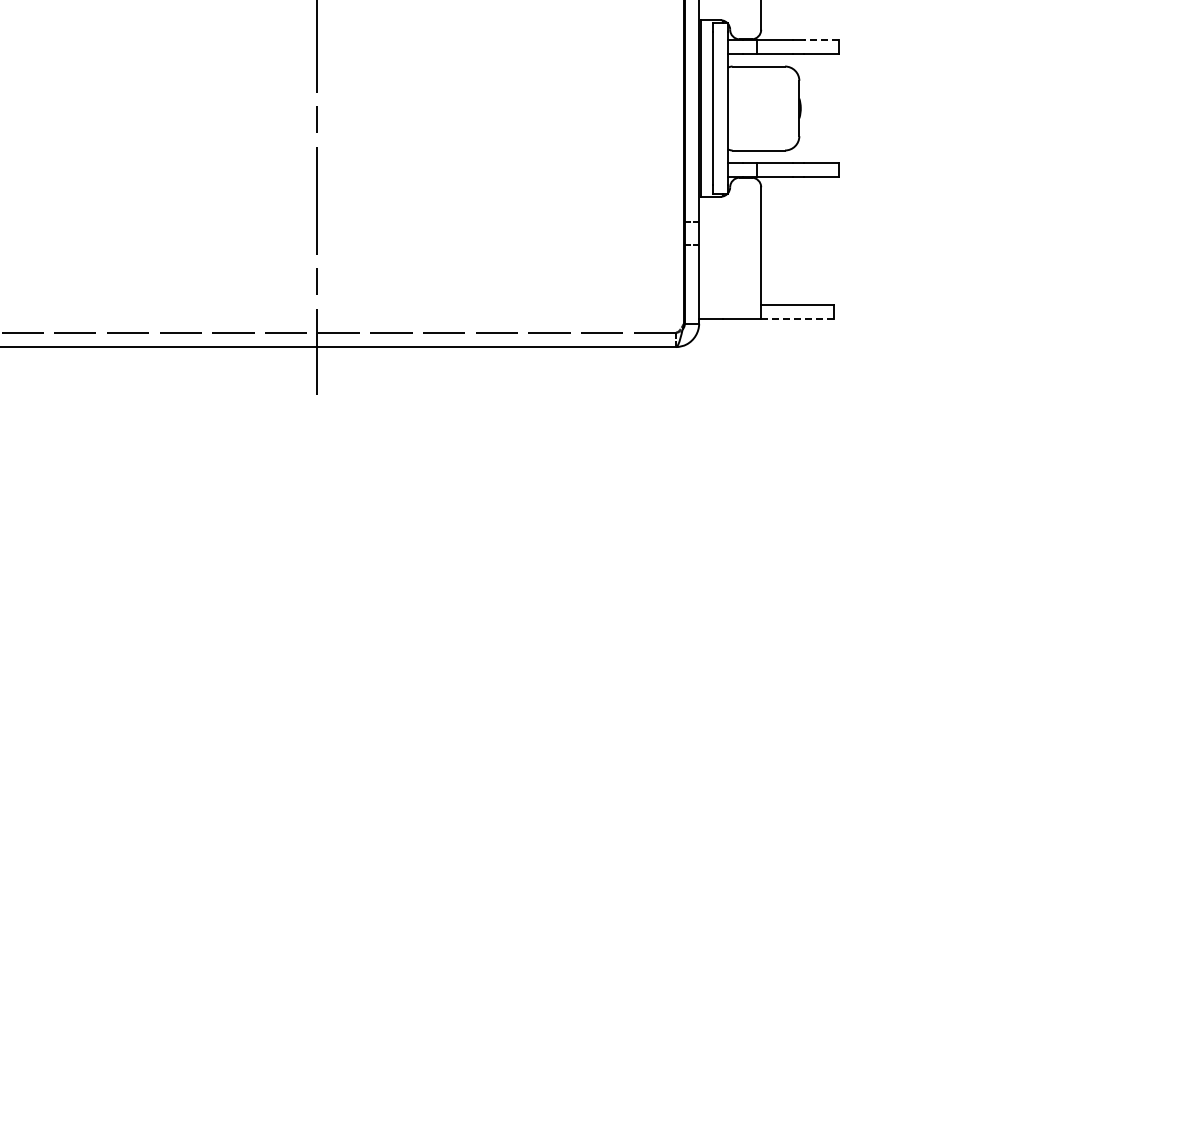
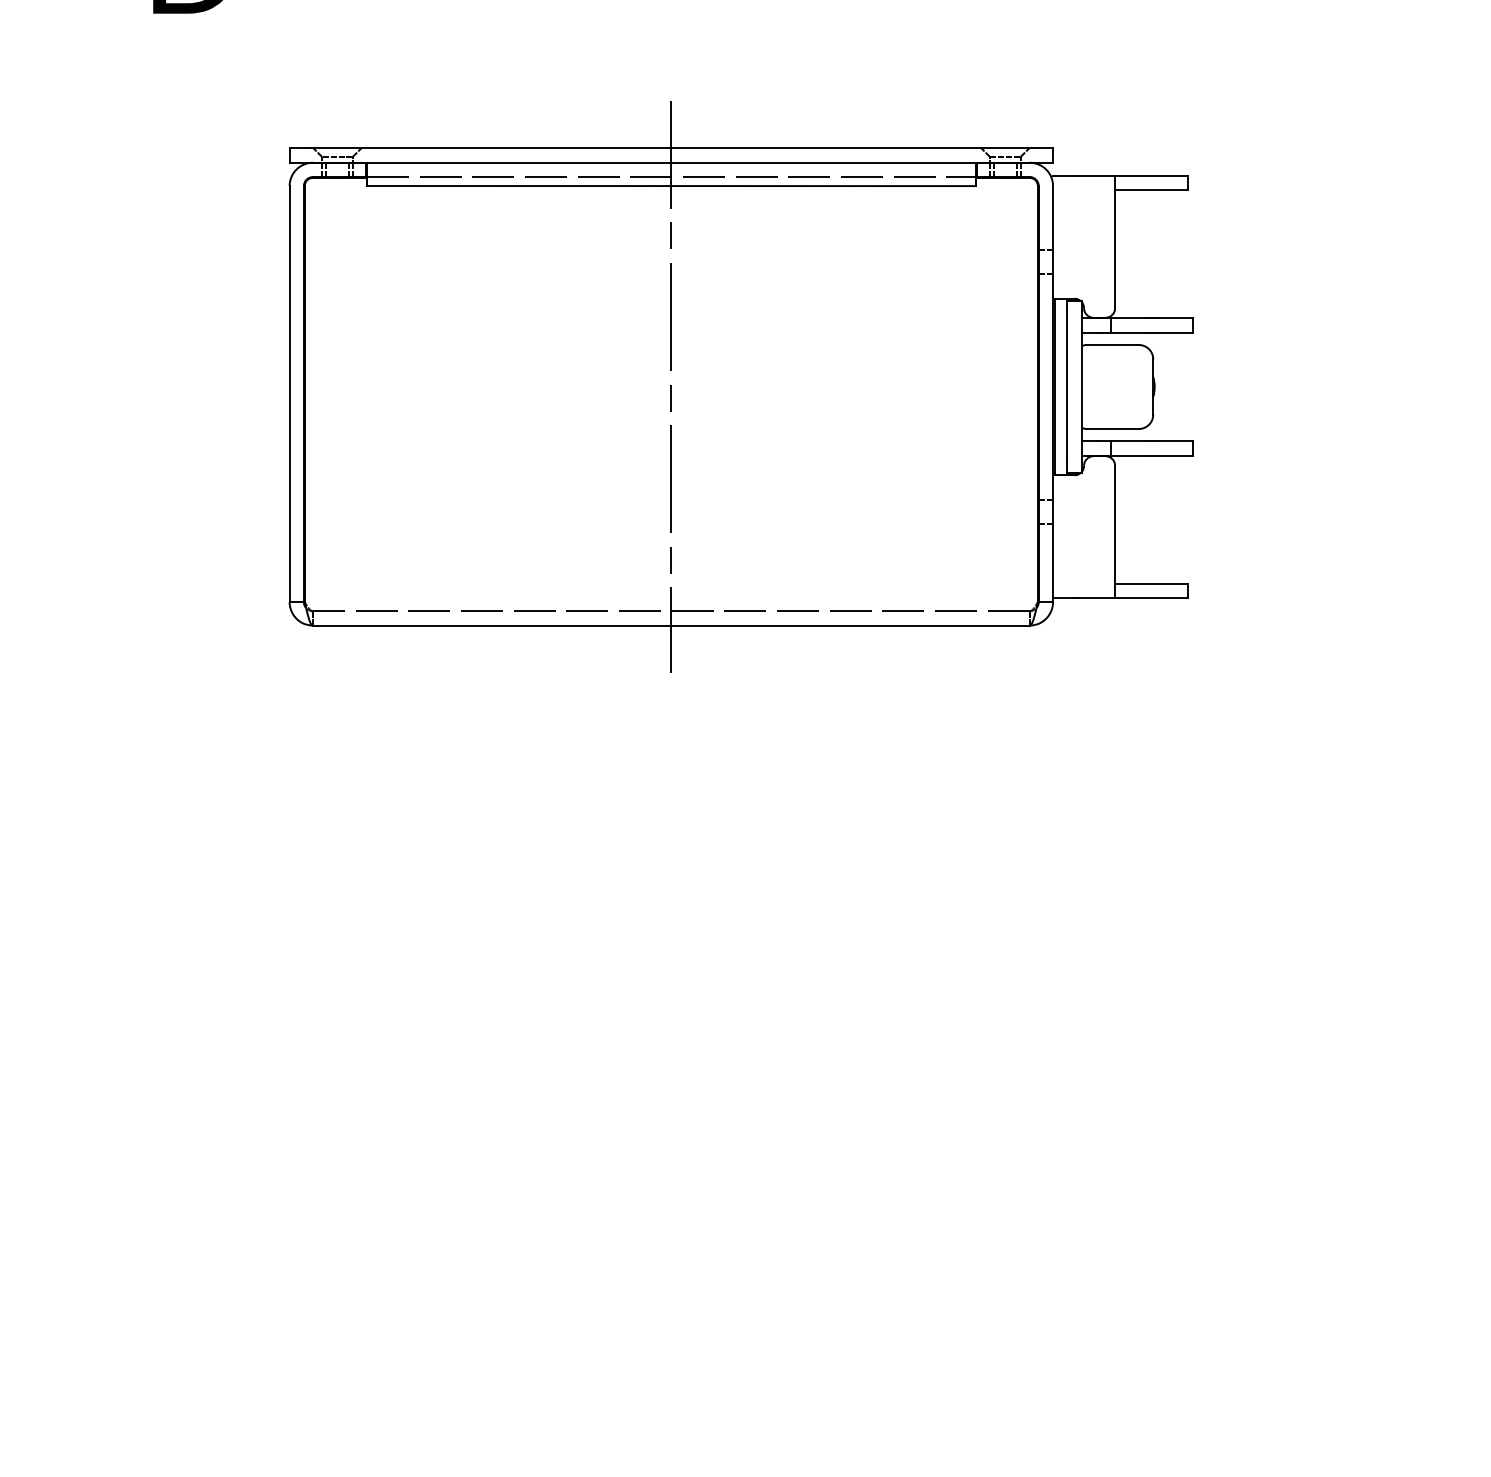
line: (821, 40) -> (1175, 318), dashed -> solid
line: (797, 319) -> (1151, 597), dashed -> solid

